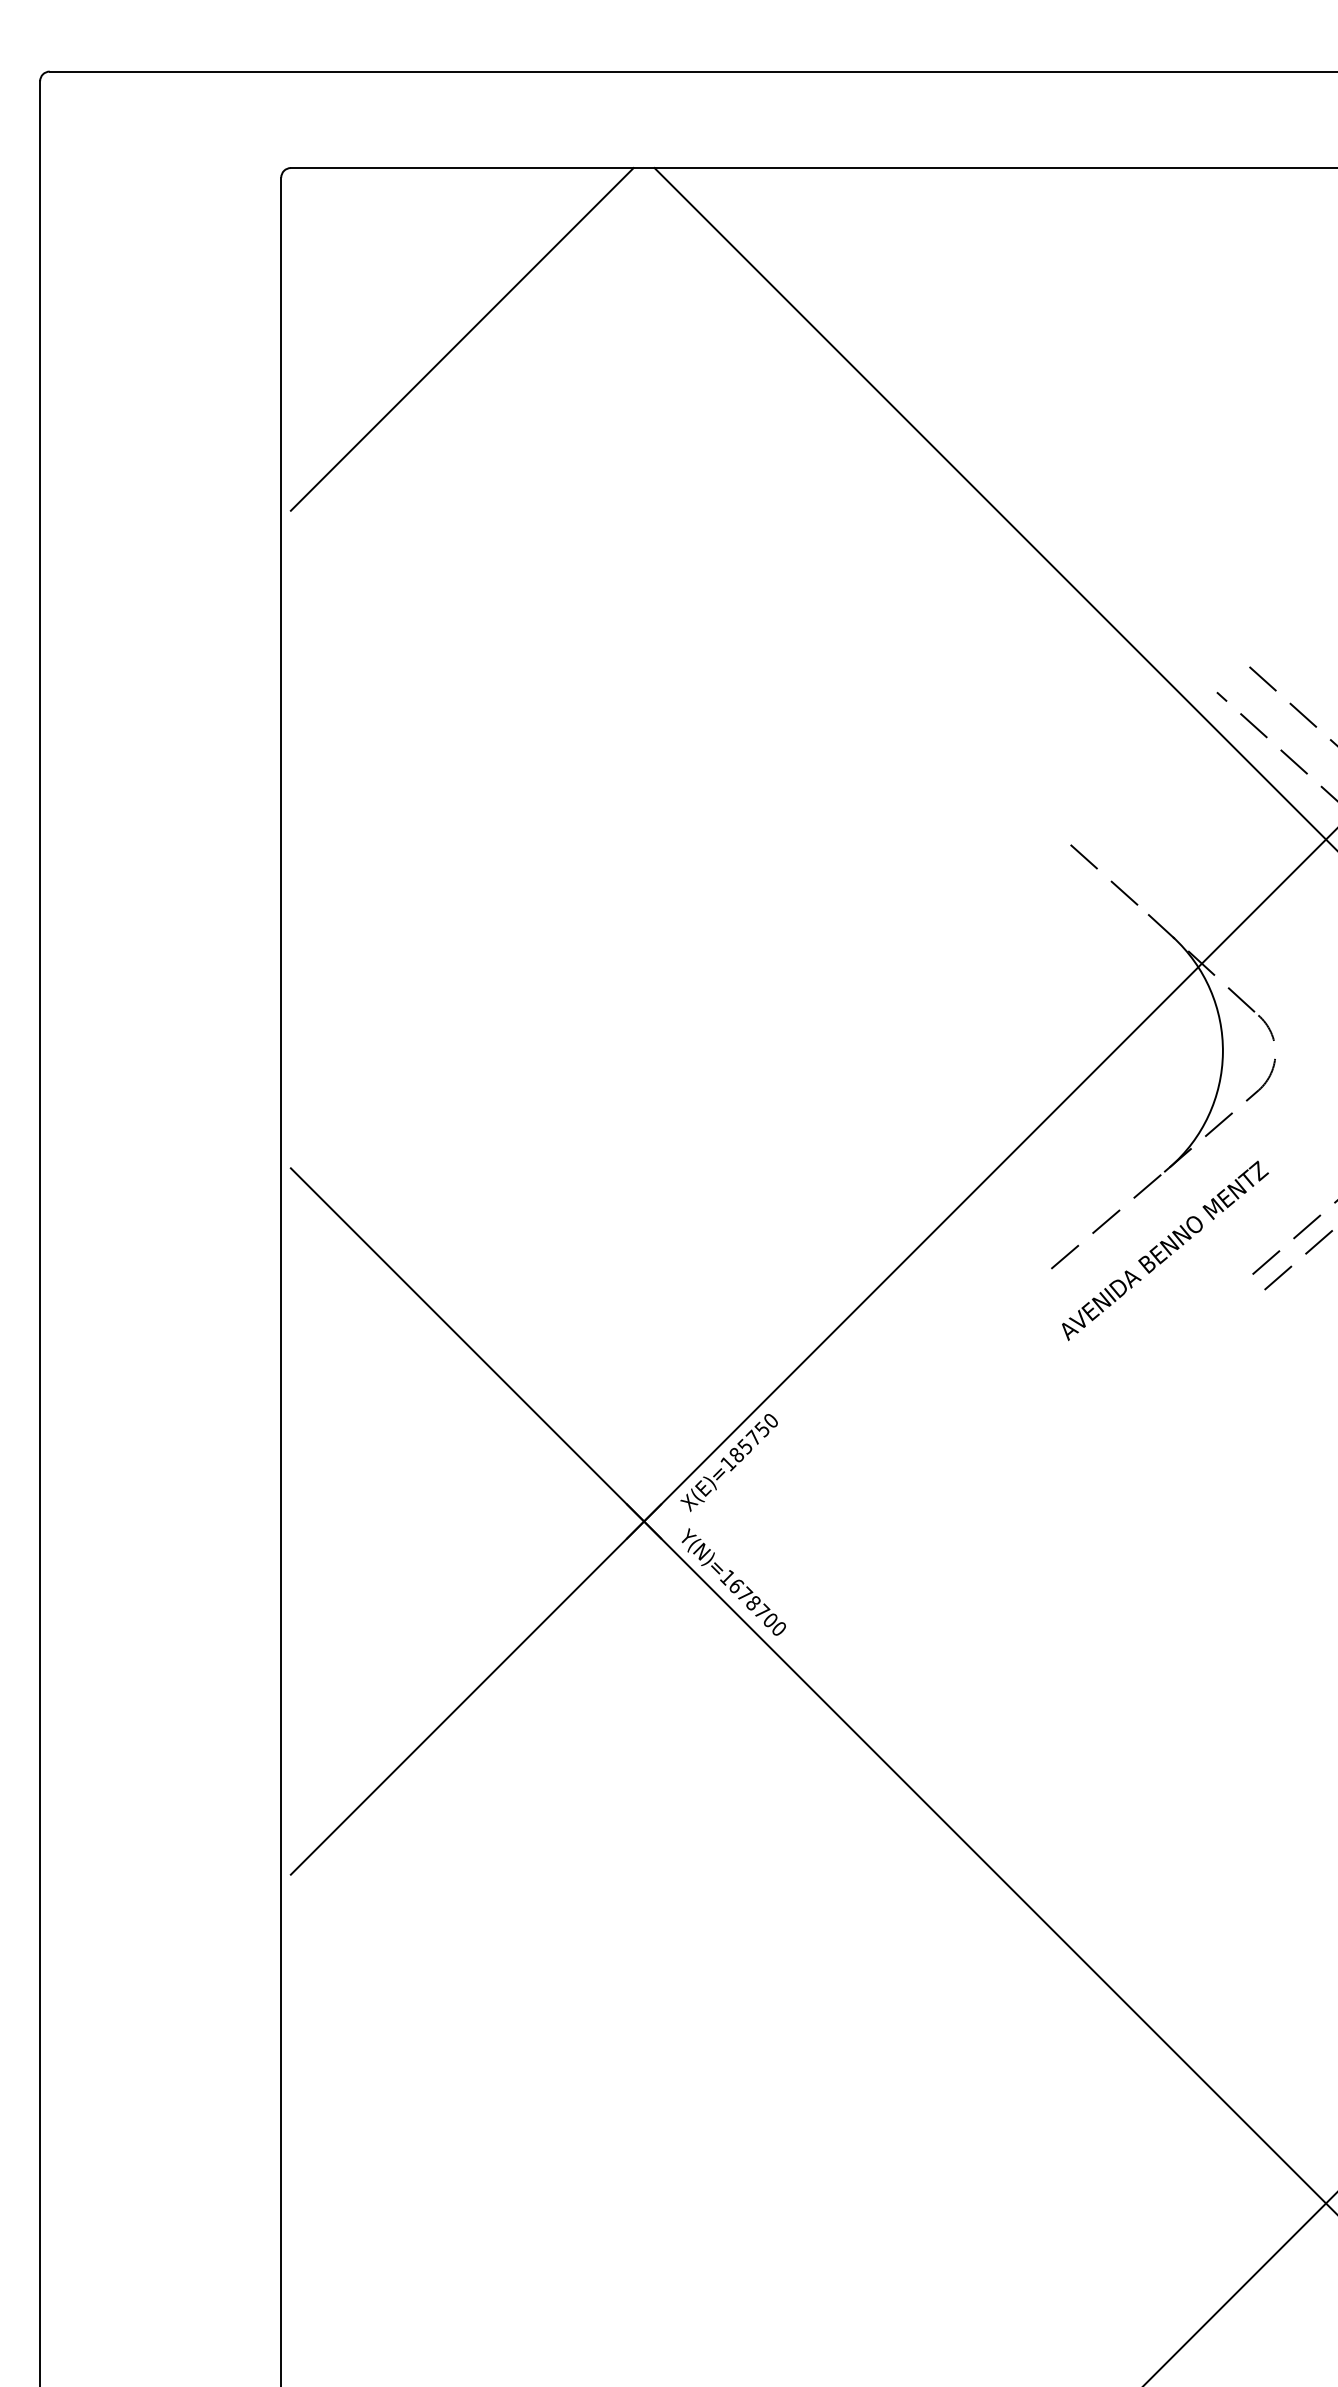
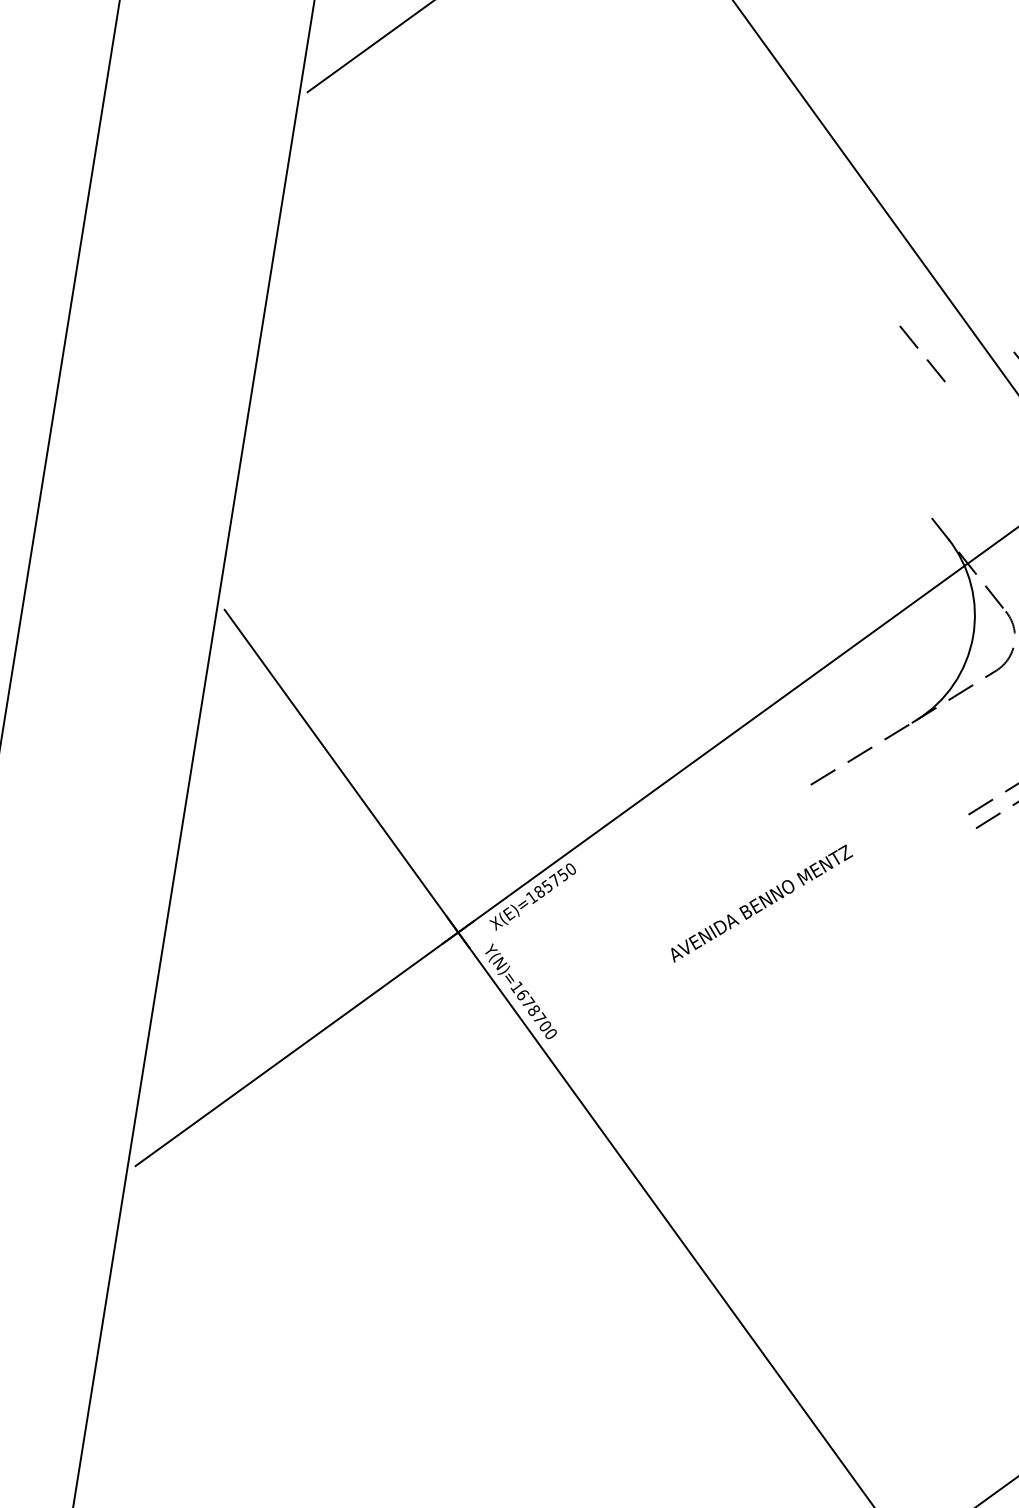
line: (1097, 869) -> (917, 348), moved
text: (1165, 1250) -> (762, 903), moved

